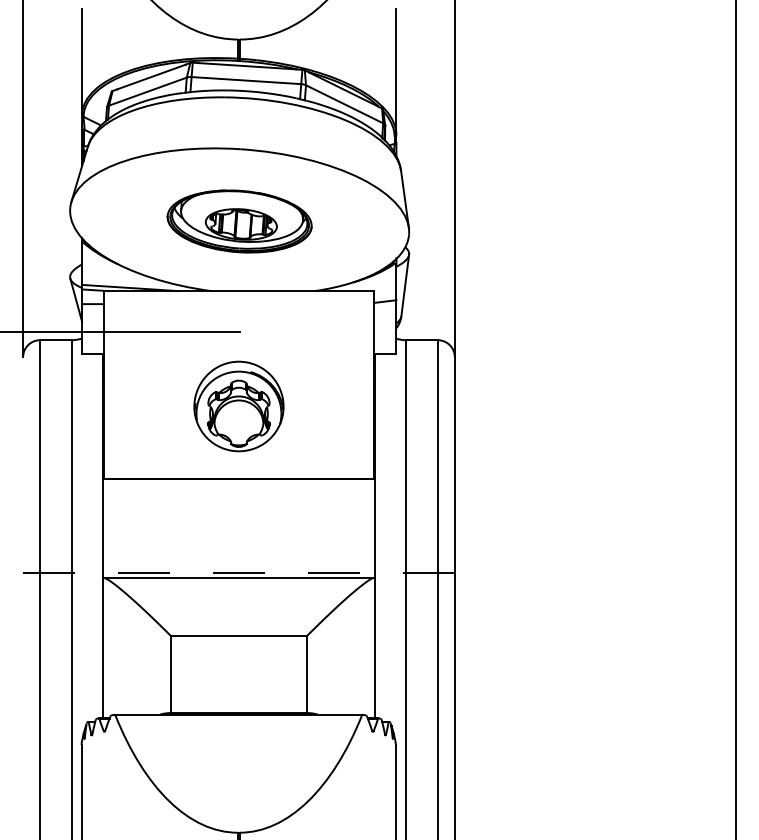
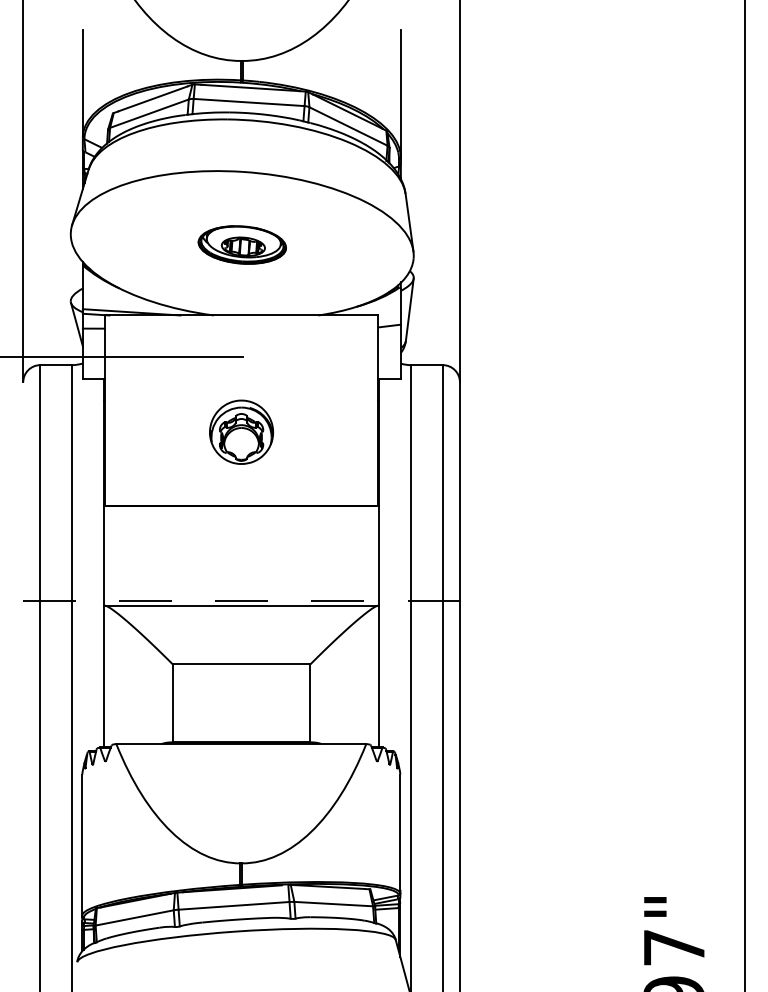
part: (239, 220) -> (242, 244), size x0.6
part: (238, 406) -> (241, 432), size x0.7

